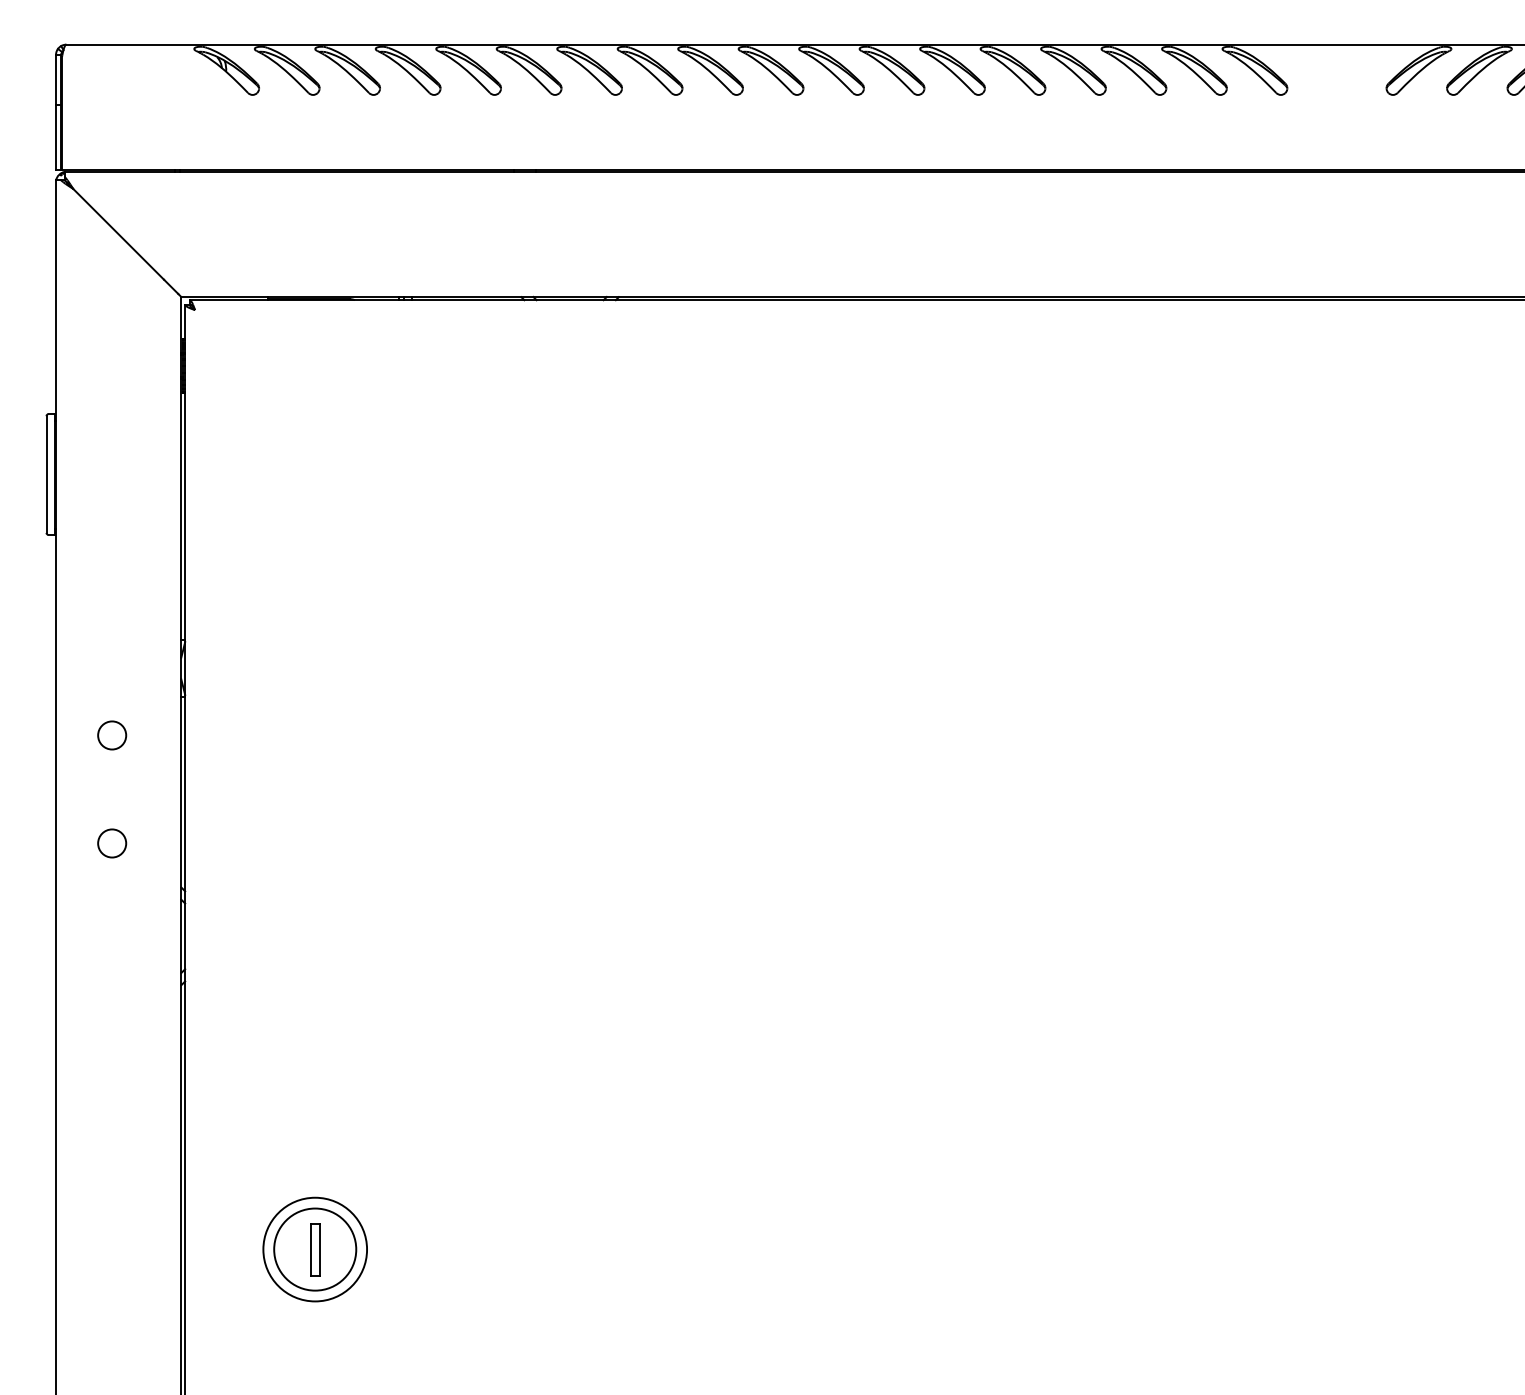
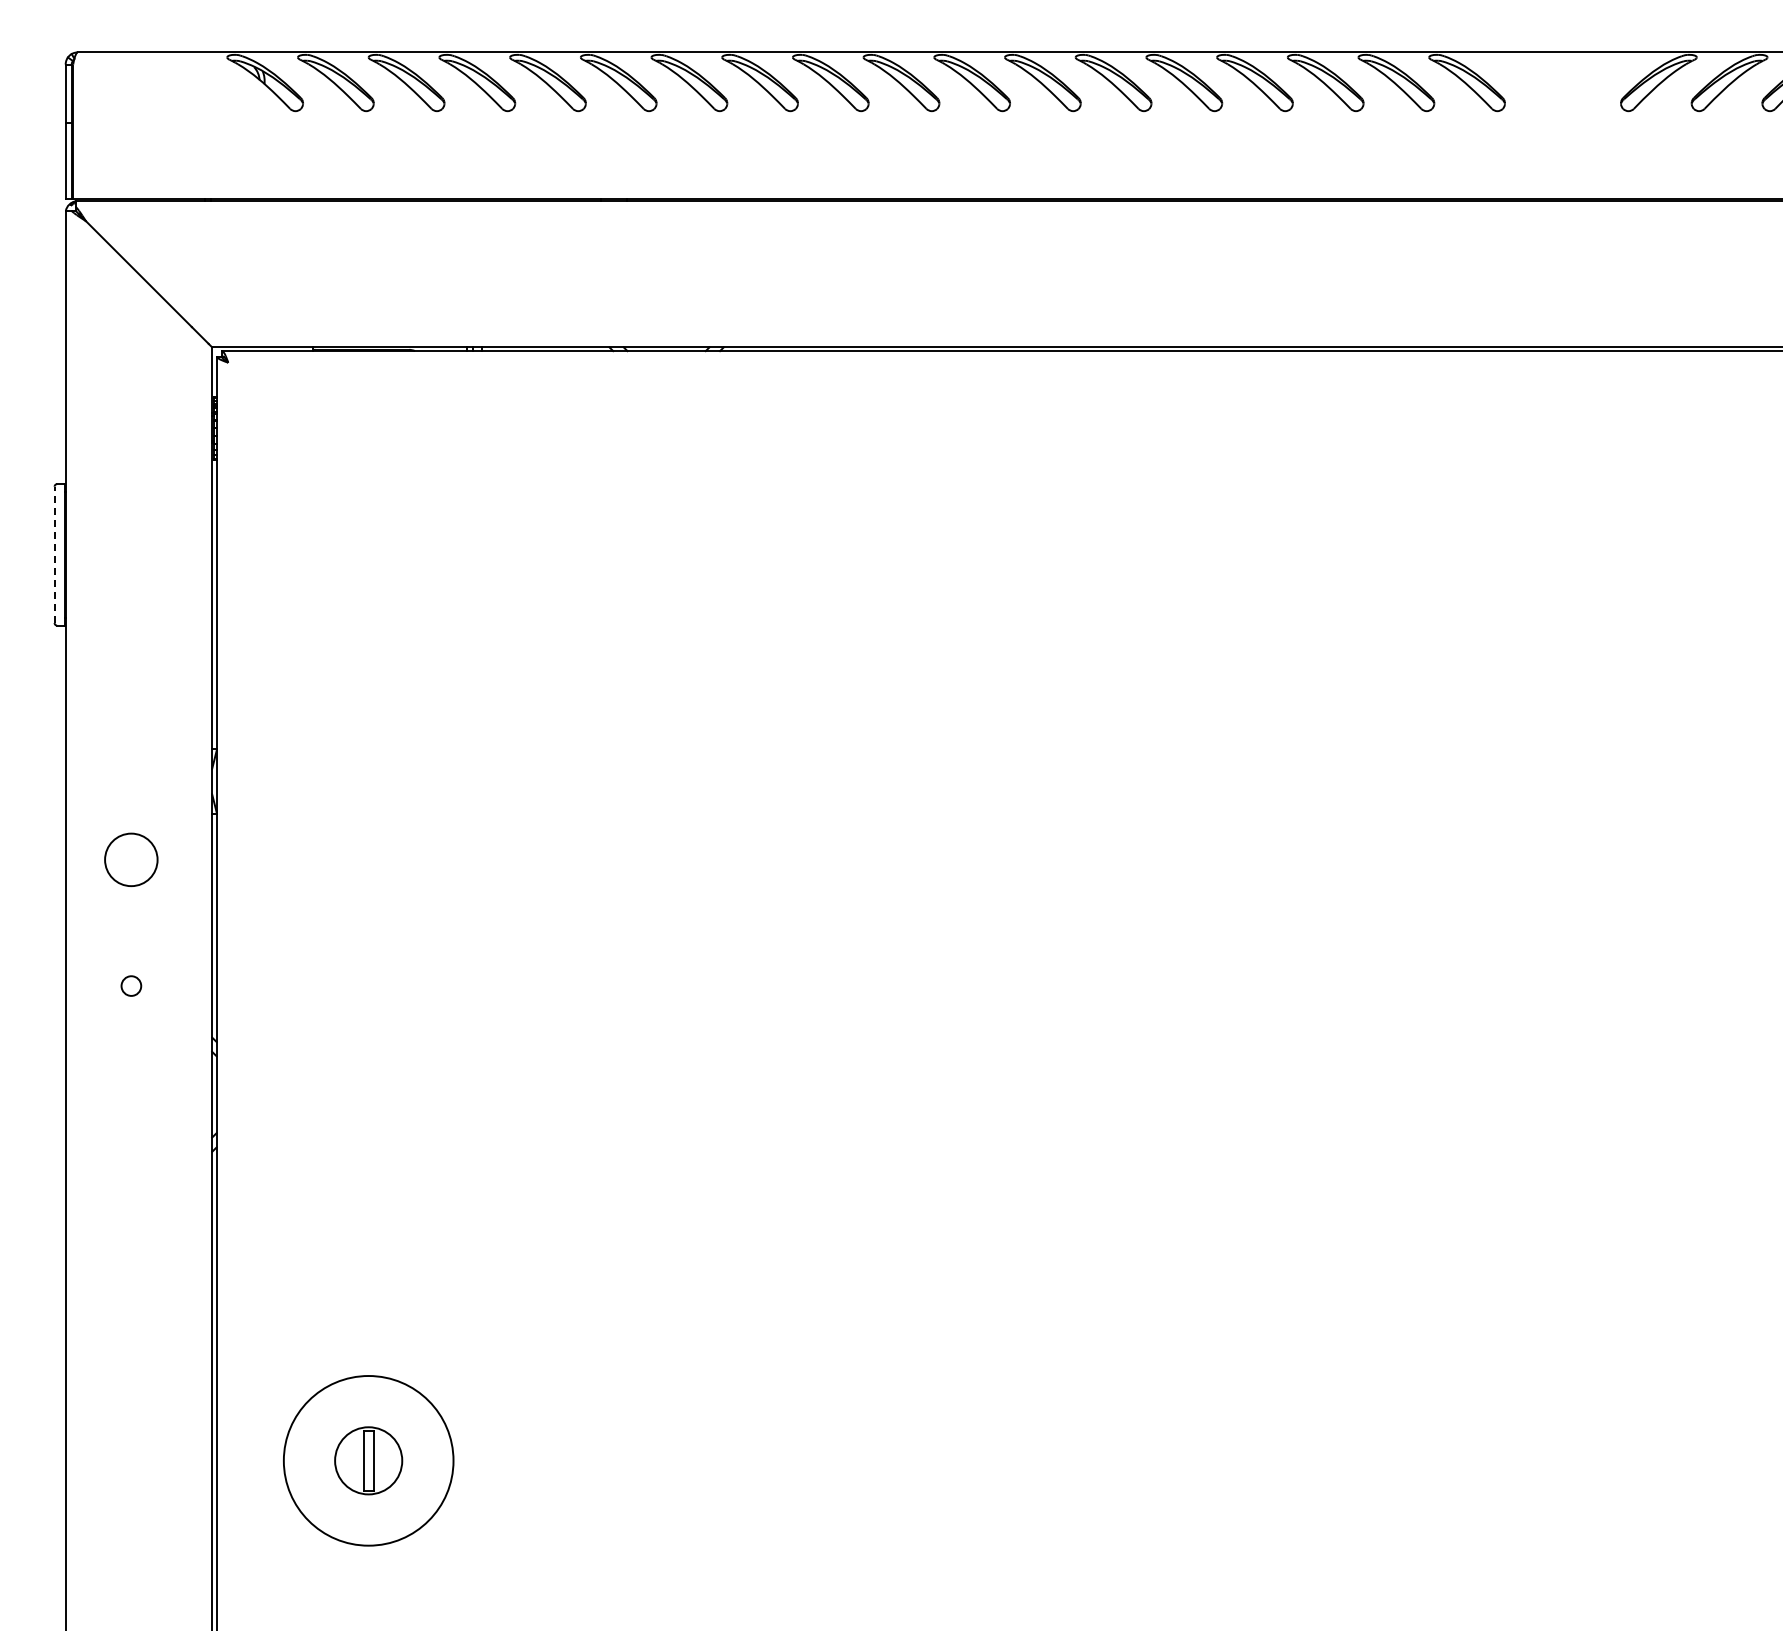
line: (46, 474) -> (54, 554), solid -> dashed
circle: (111, 735) -> (130, 859), size x1.6
circle: (112, 842) -> (131, 985), size x0.6
circle: (315, 1249) -> (368, 1460), size x0.7
circle: (315, 1249) -> (368, 1460), size x1.4

